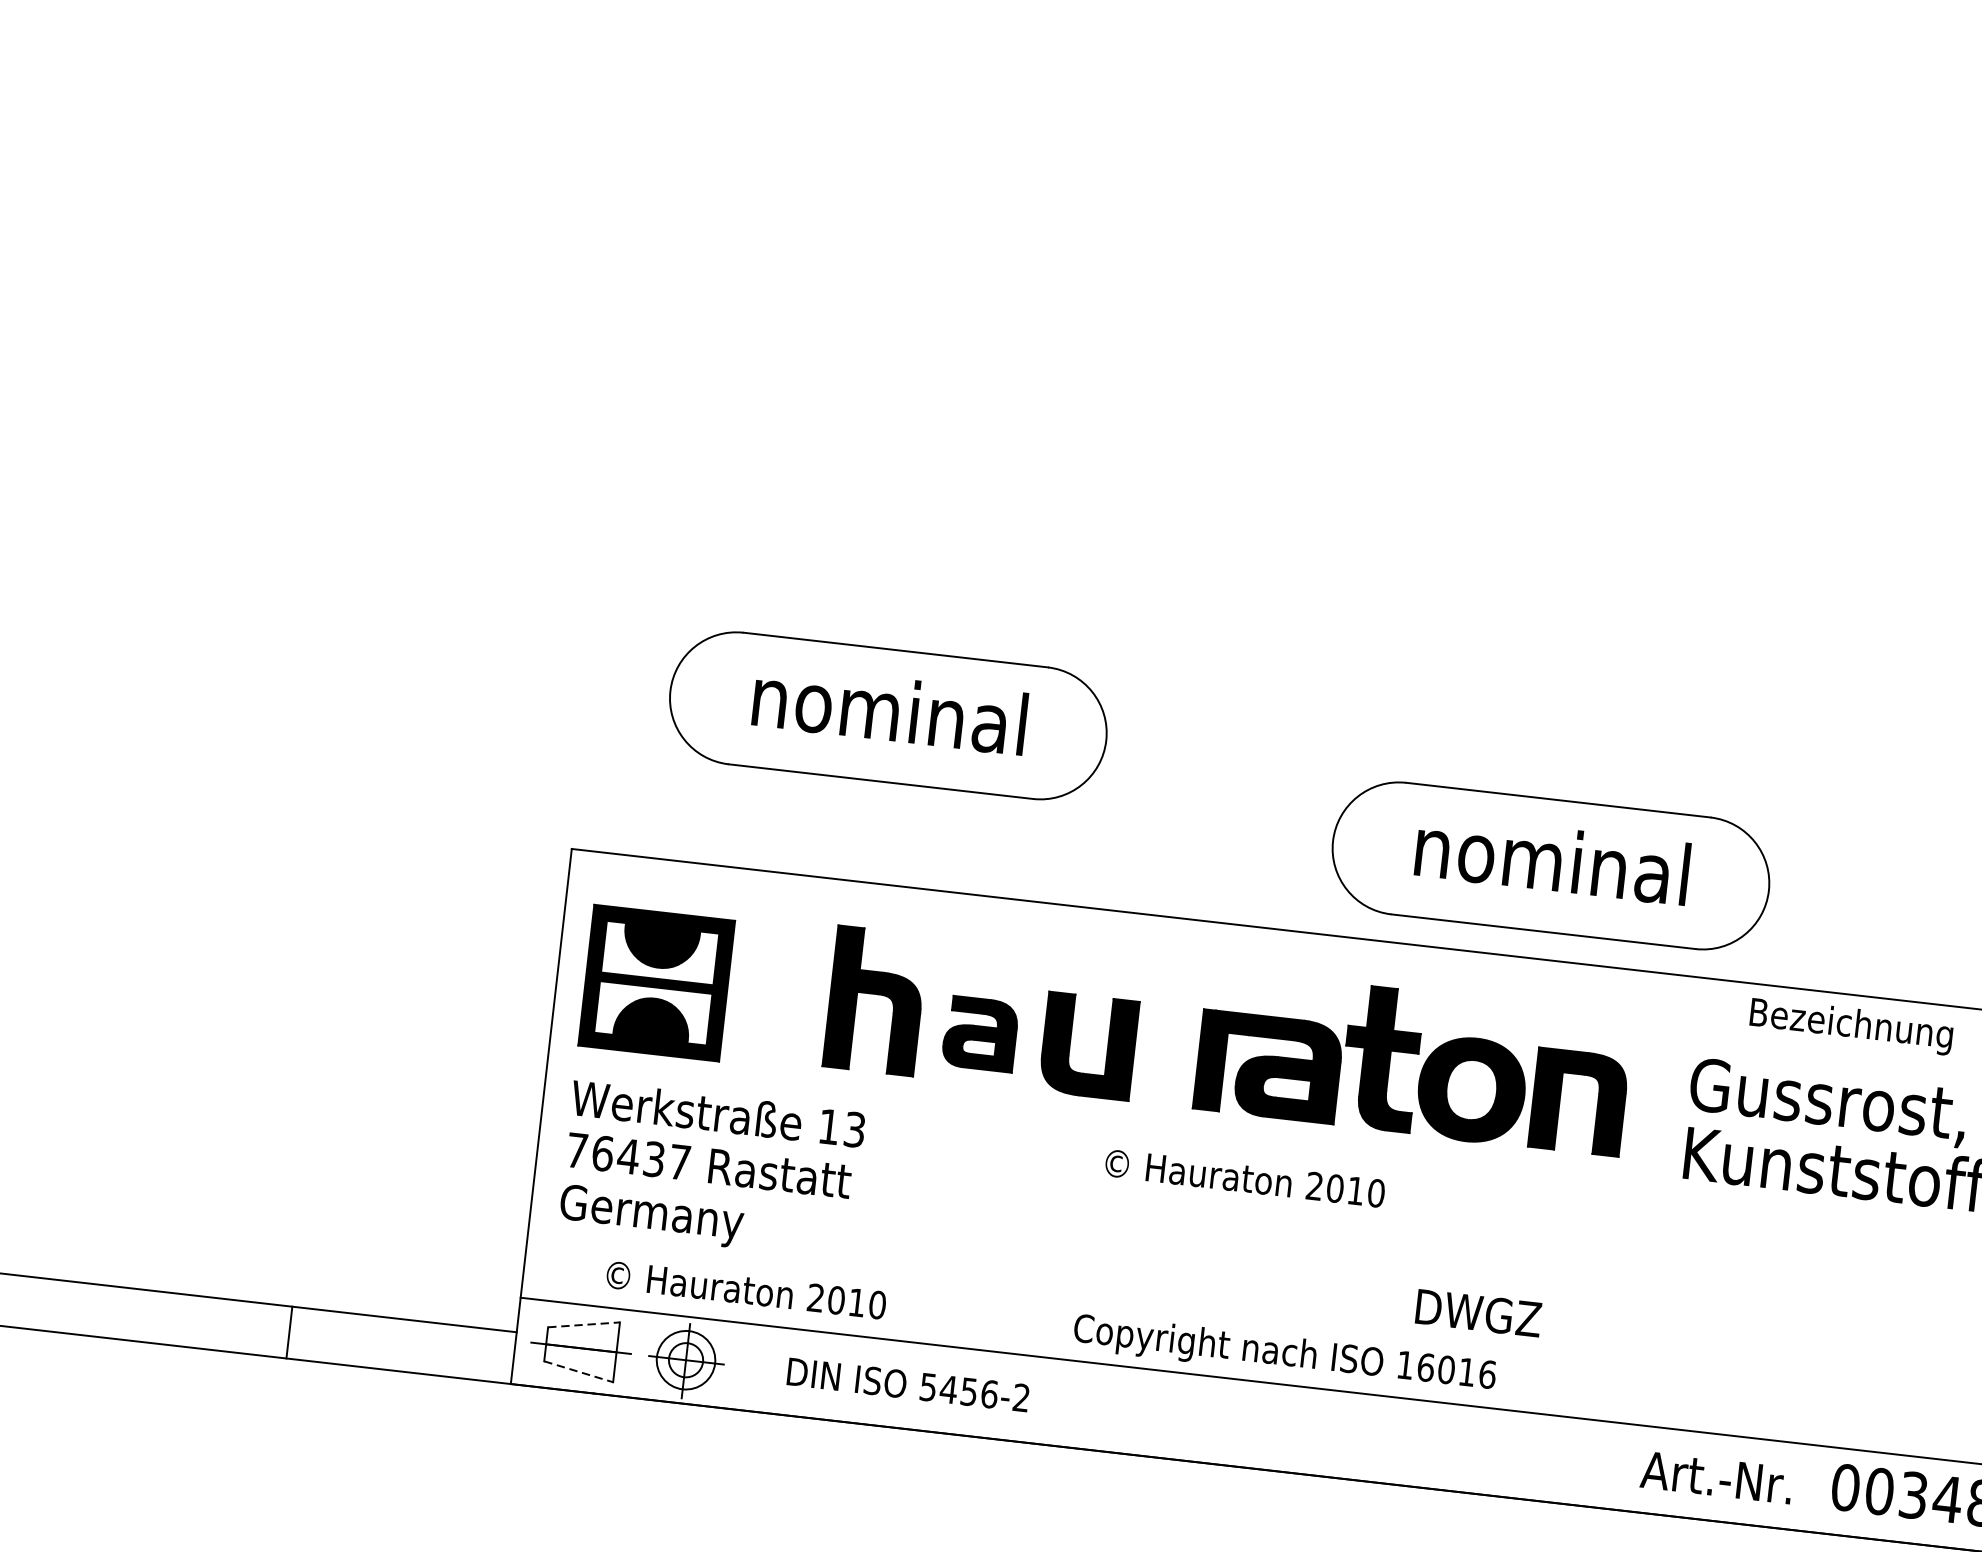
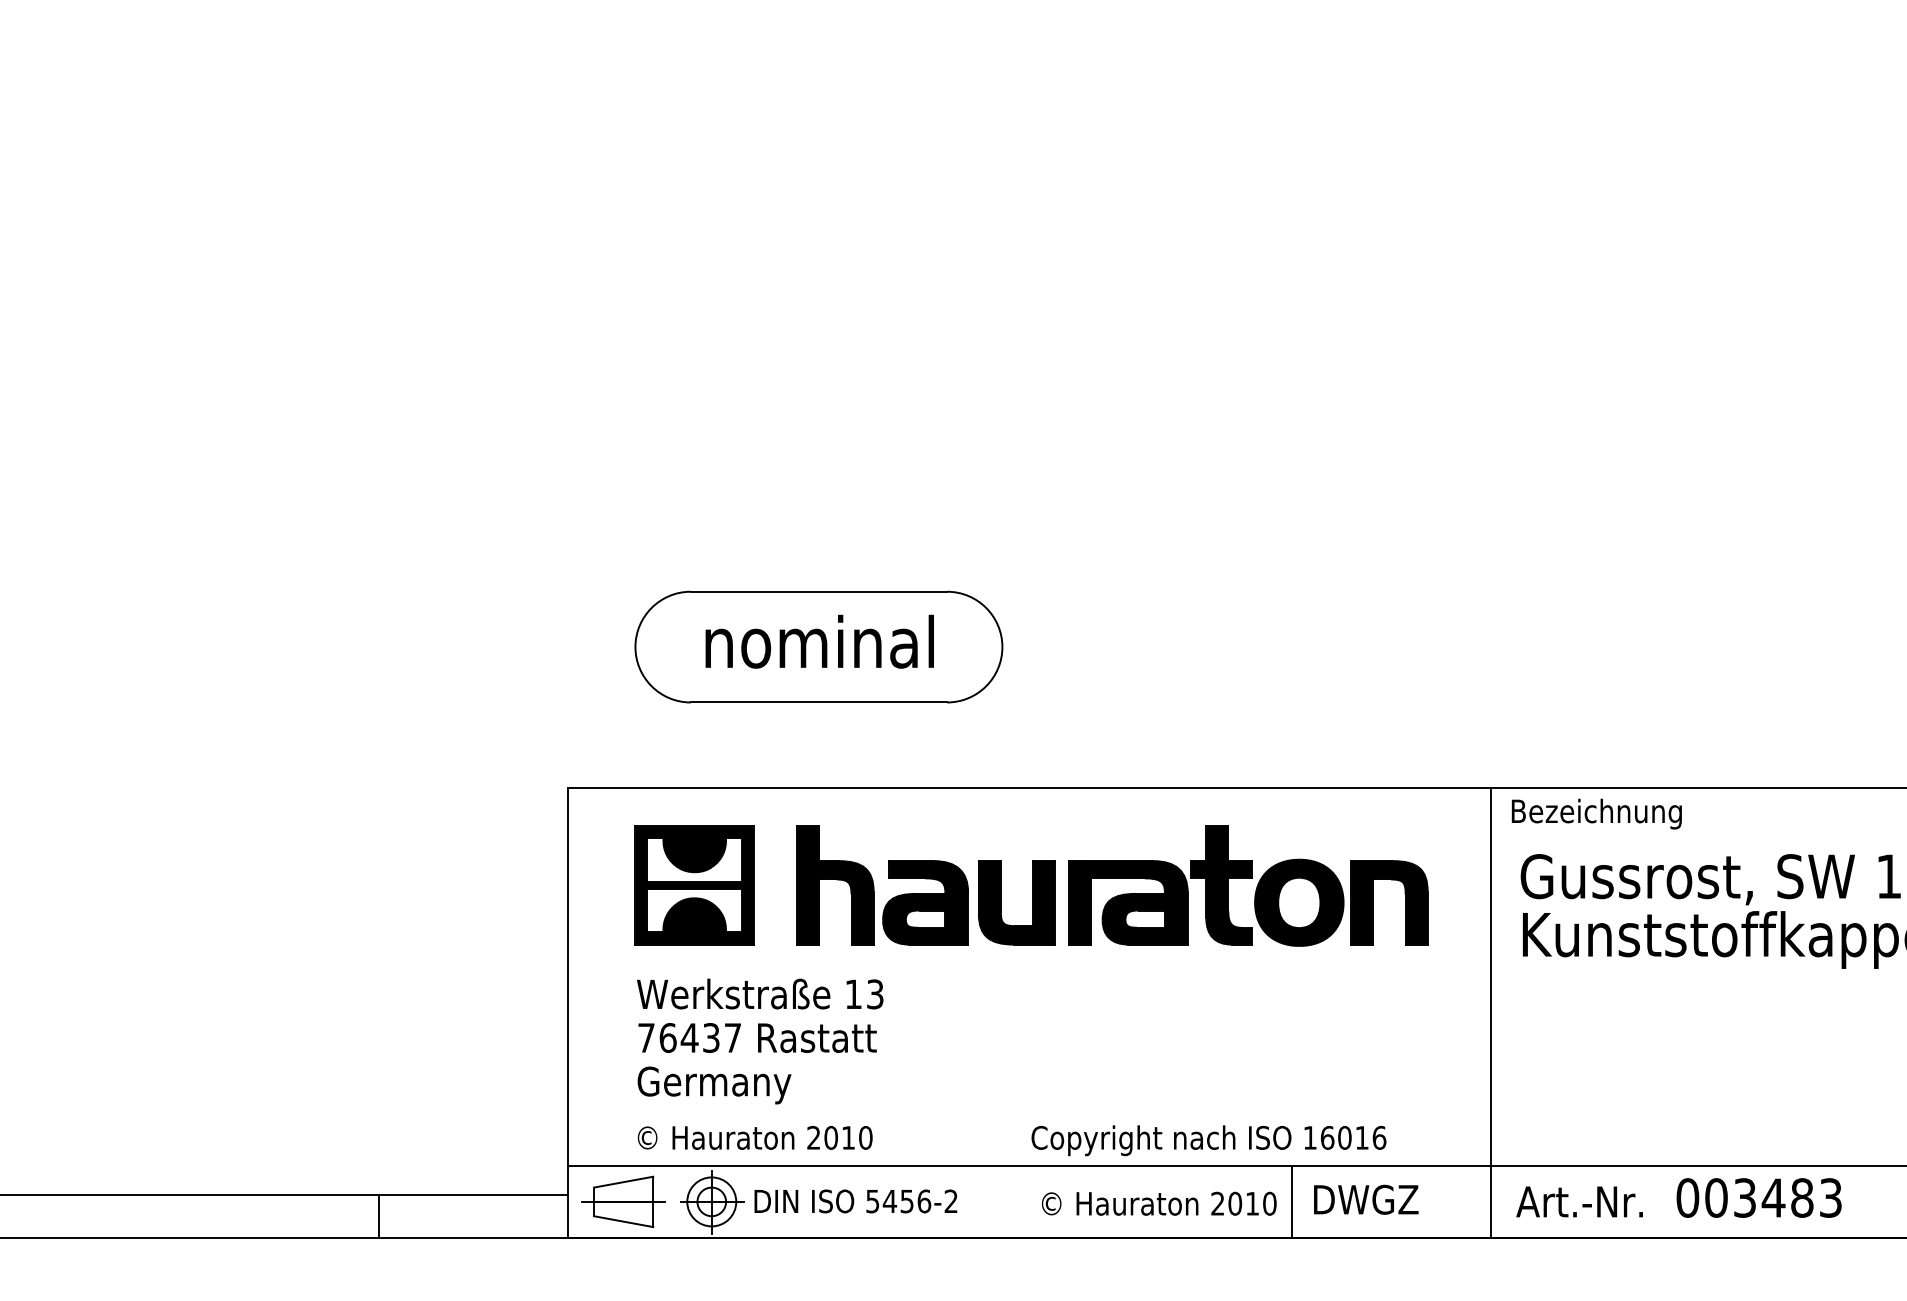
part: (1550, 865) -> (1383, 708), removed
part: (656, 983) -> (694, 885), moved
text: (1851, 1025) -> (1596, 813), moved
part: (980, 1033) -> (925, 902), size x1.43
part: (1414, 1054) -> (1248, 878), moved
text: (712, 1170) -> (760, 1041), moved
text: (1244, 1177) -> (1158, 1203), moved
line: (1637, 1240) -> (1491, 1012), added
text: (1479, 1312) -> (1366, 1199), moved
line: (584, 1325) -> (624, 1182), dashed -> solid
line: (579, 1371) -> (624, 1221), dashed -> solid
text: (907, 1385) -> (855, 1201), moved
line: (1374, 1438) -> (1291, 1201), added

